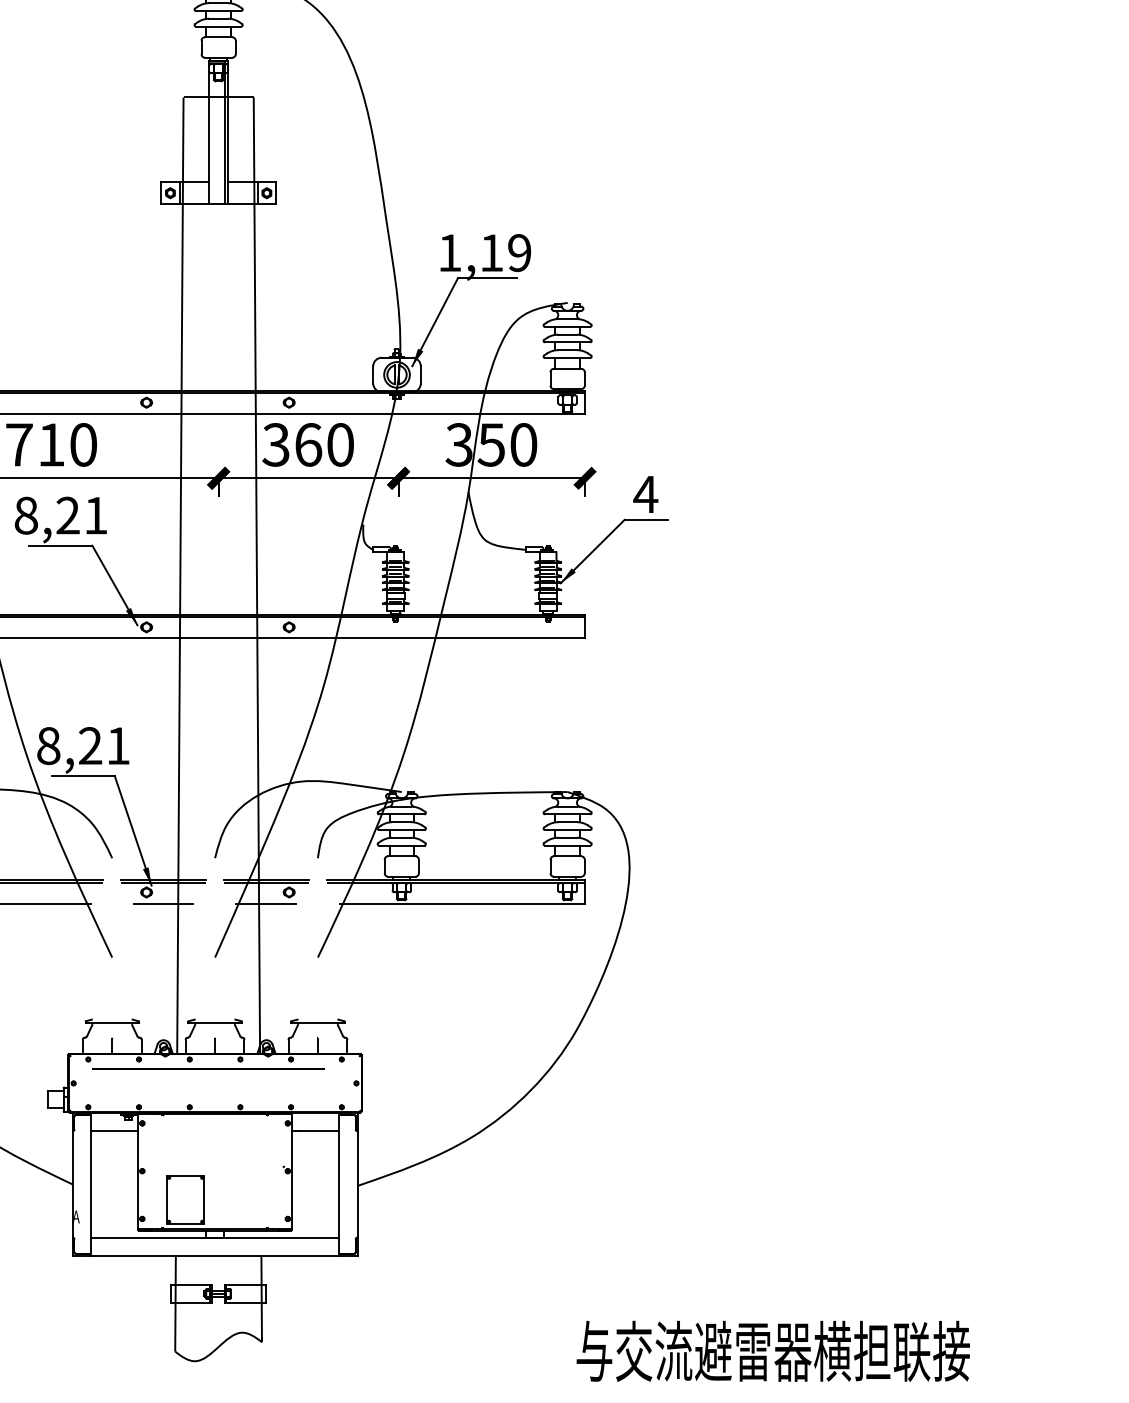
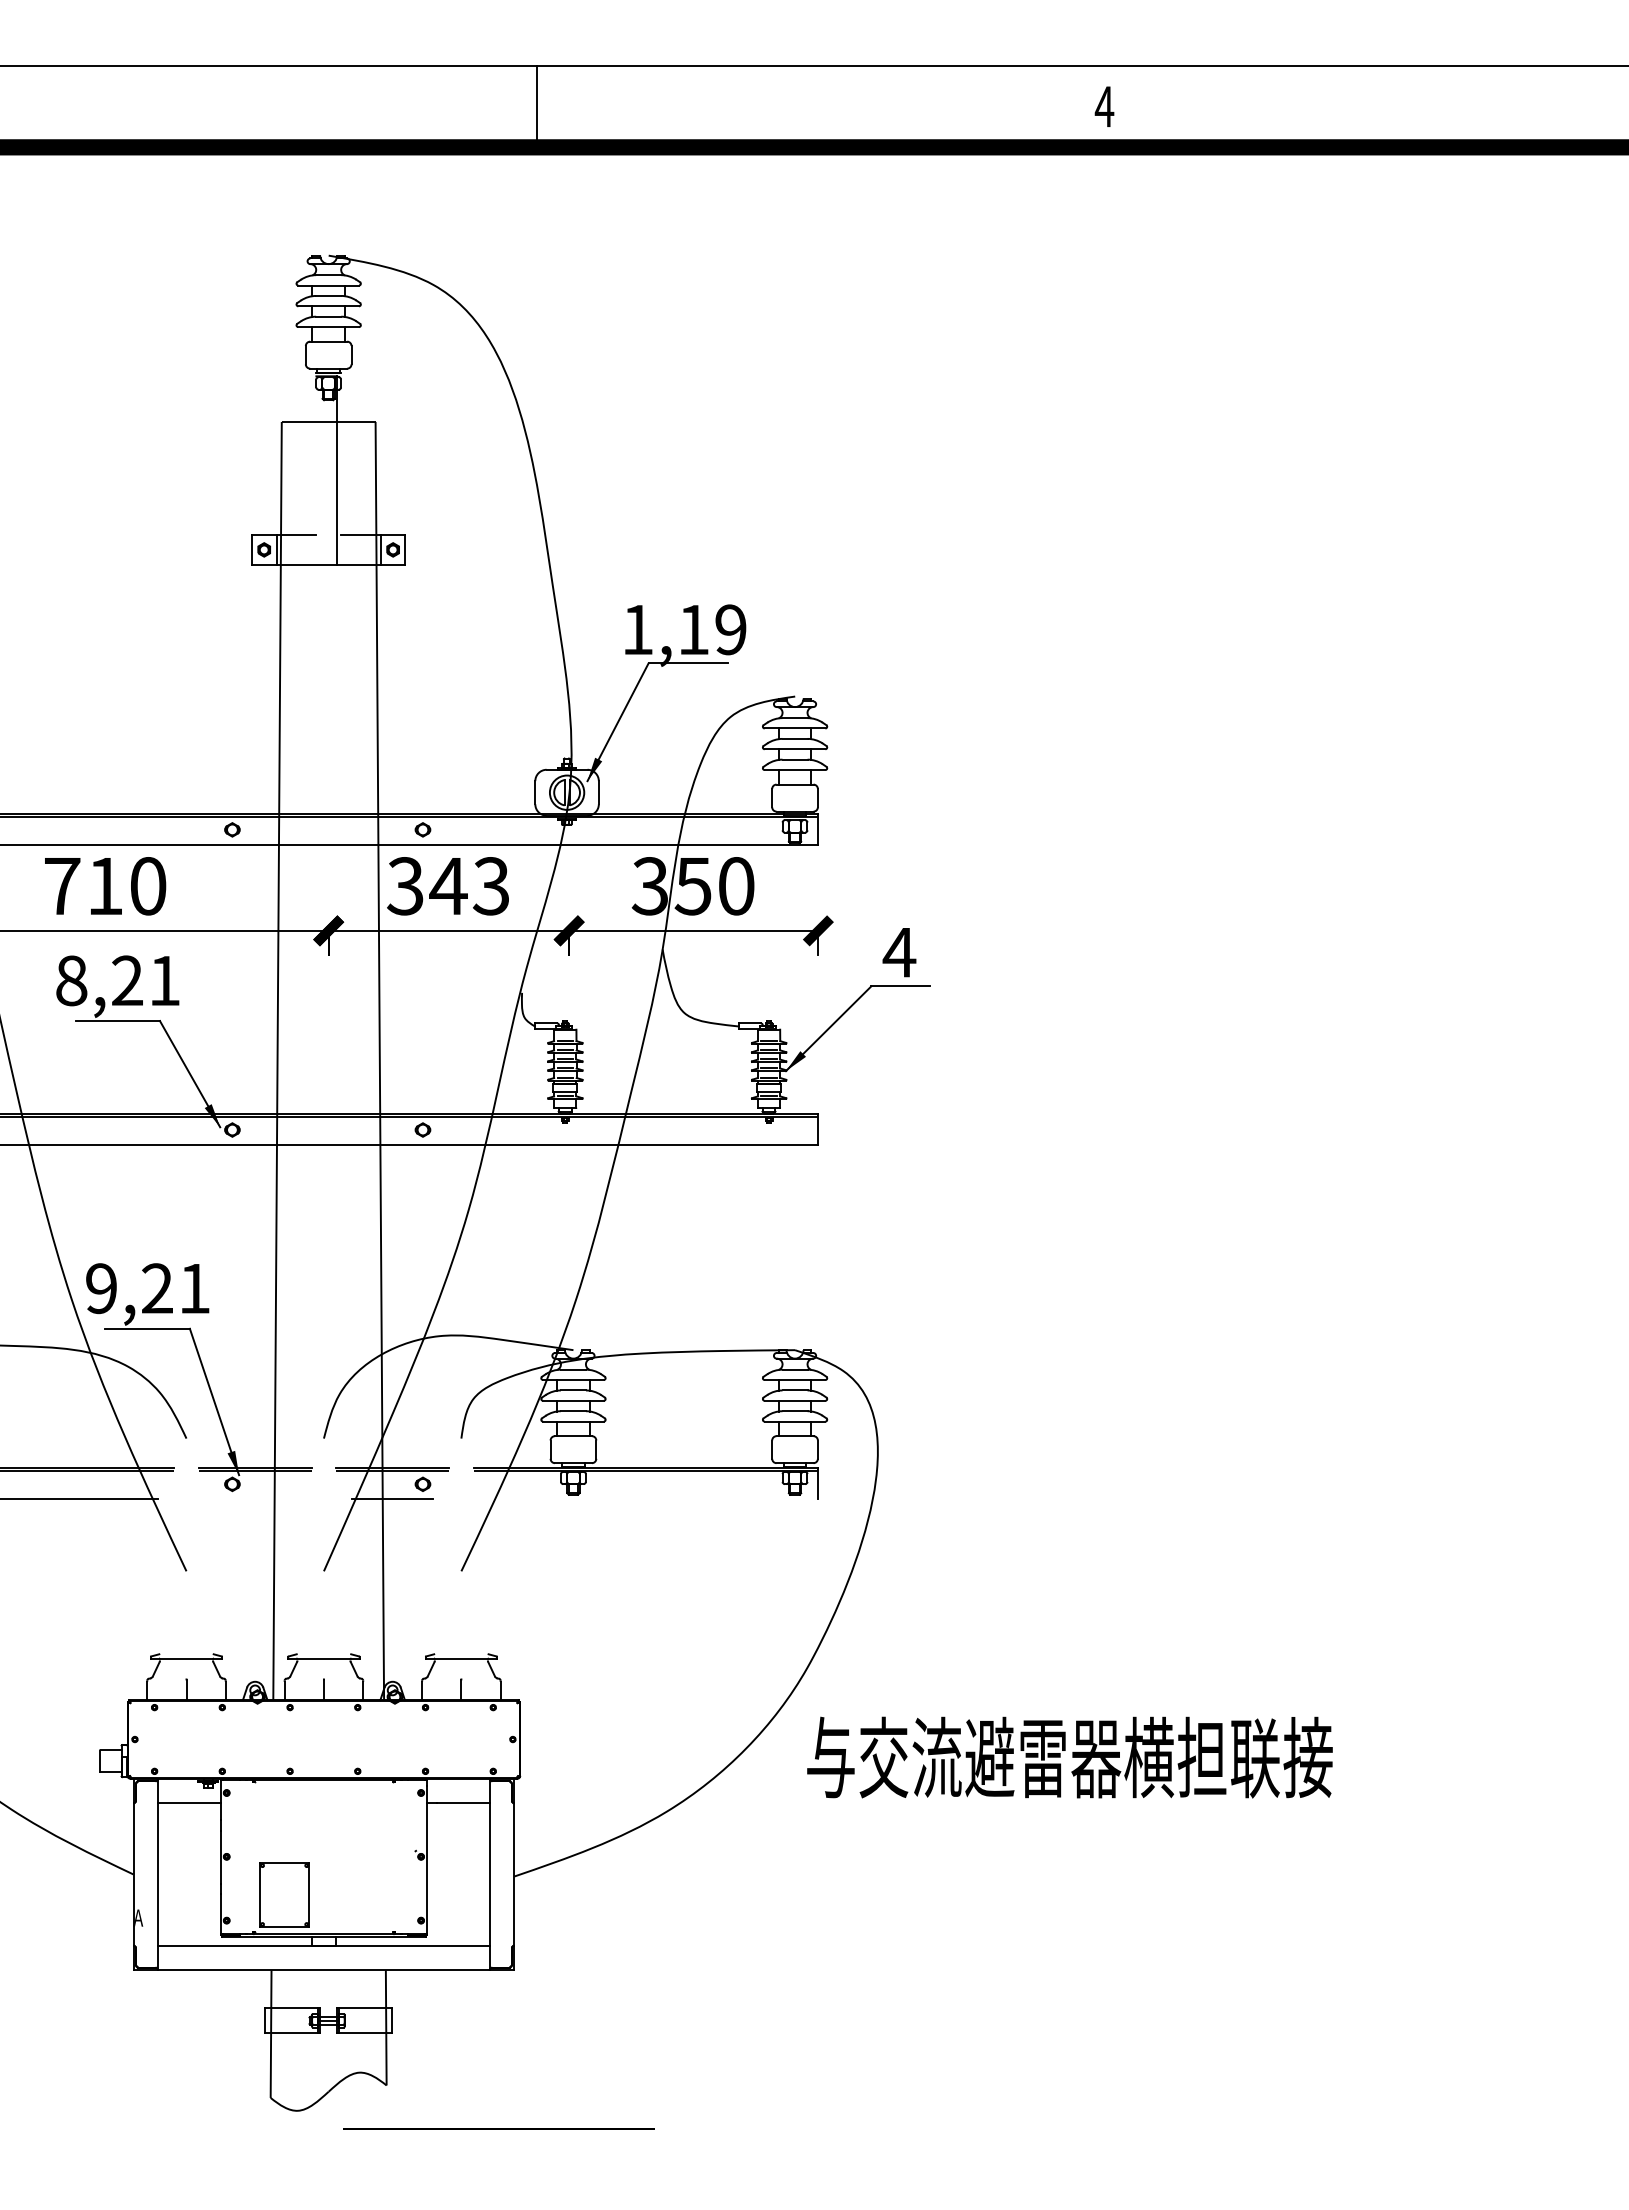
line: (209, 132) -> (316, 468), removed
line: (227, 132) -> (340, 468), removed
text: (324, 445) -> (469, 886), 360 -> 343
text: (48, 745) -> (101, 1288), 8,21 -> 9,21
line: (163, 903) -> (255, 1499), removed
line: (462, 903) -> (654, 1499), removed
line: (208, 1068) -> (498, 2128), moved
text: (772, 1351) -> (1069, 1757), moved

